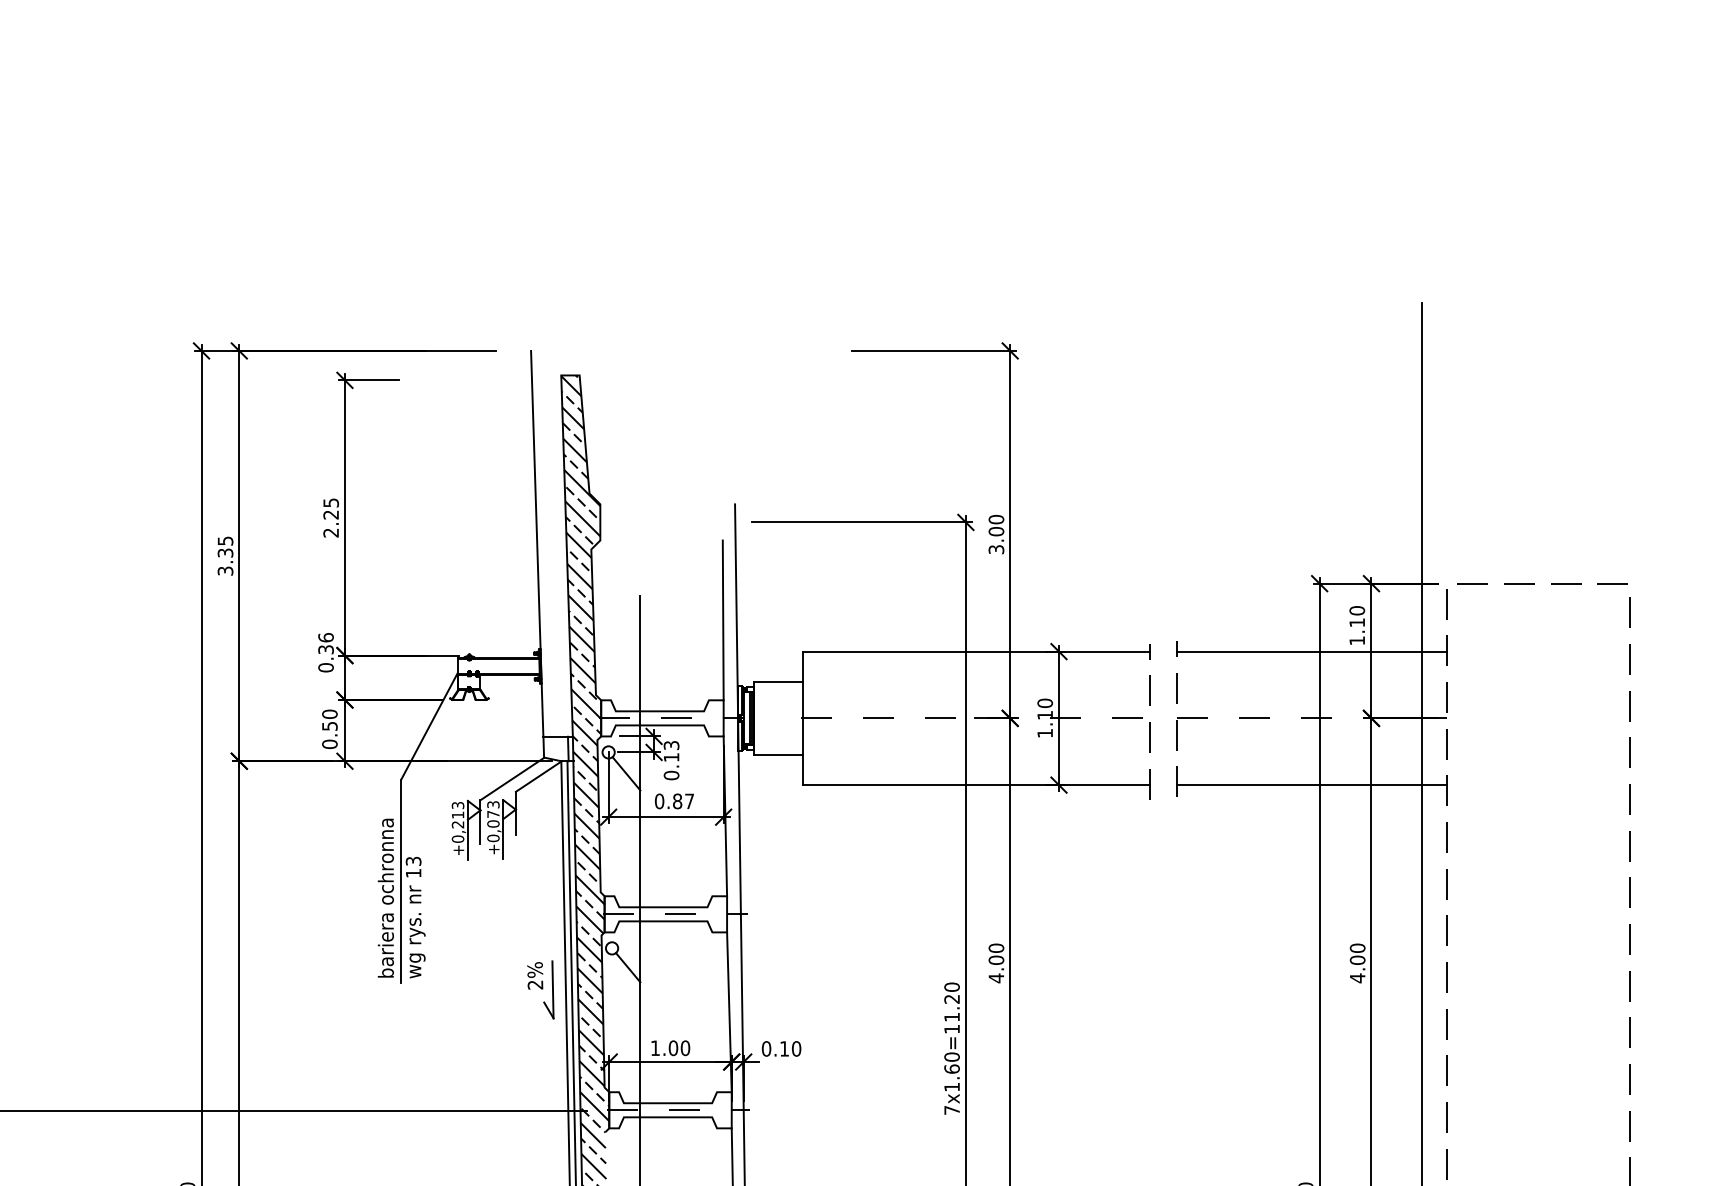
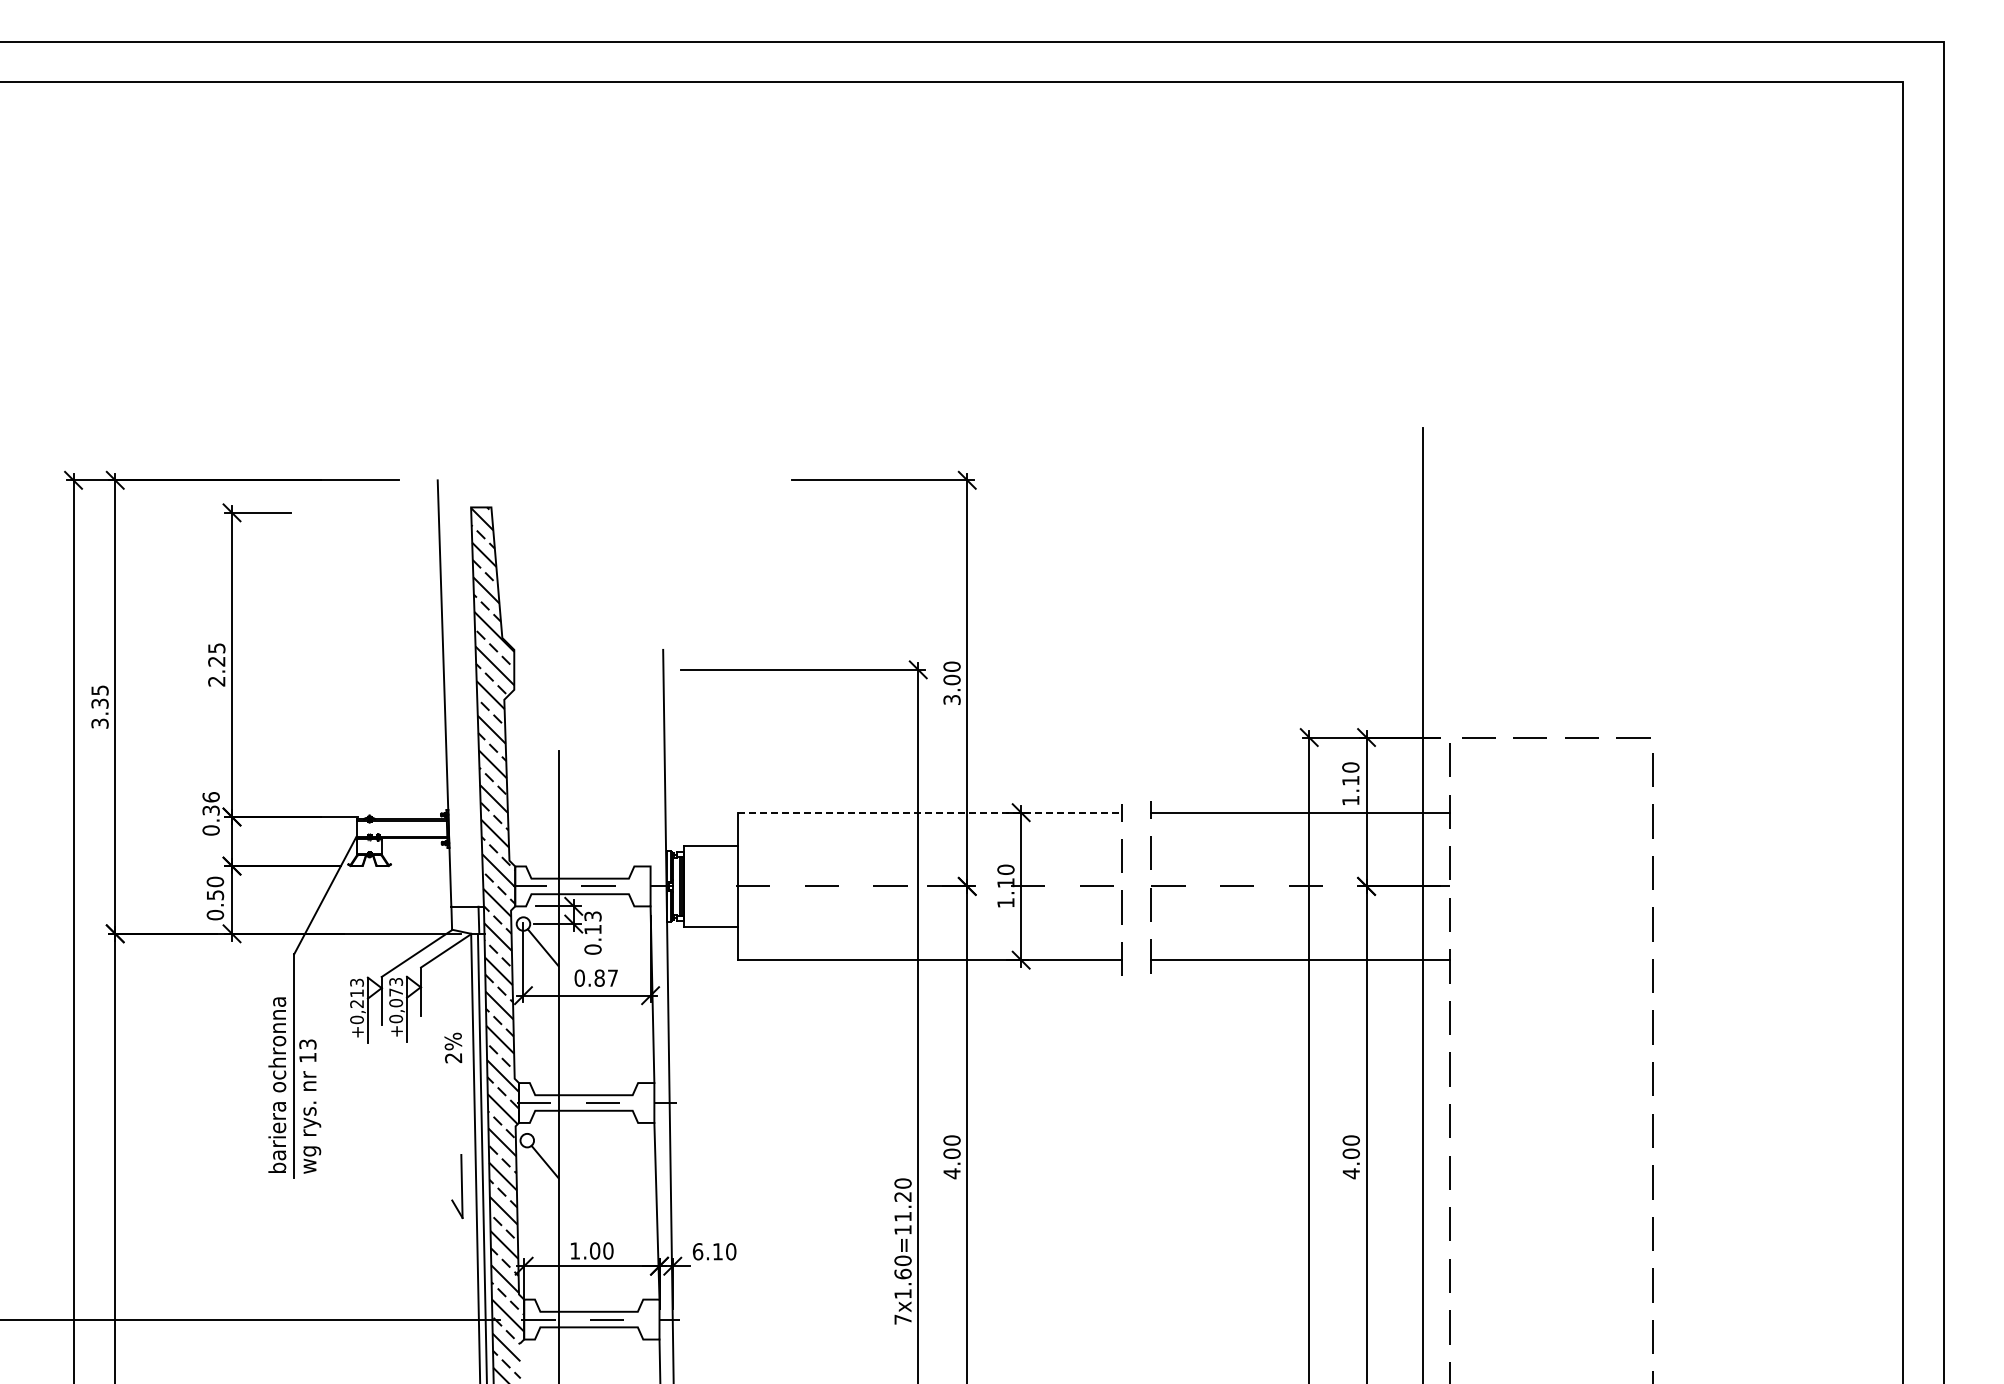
line: (722, 619) -> (649, 777), removed
line: (976, 651) -> (929, 812), solid -> dashed
text: (535, 975) -> (453, 1047), moved
text: (766, 1048) -> (697, 1251), 0.10 -> 6.10

